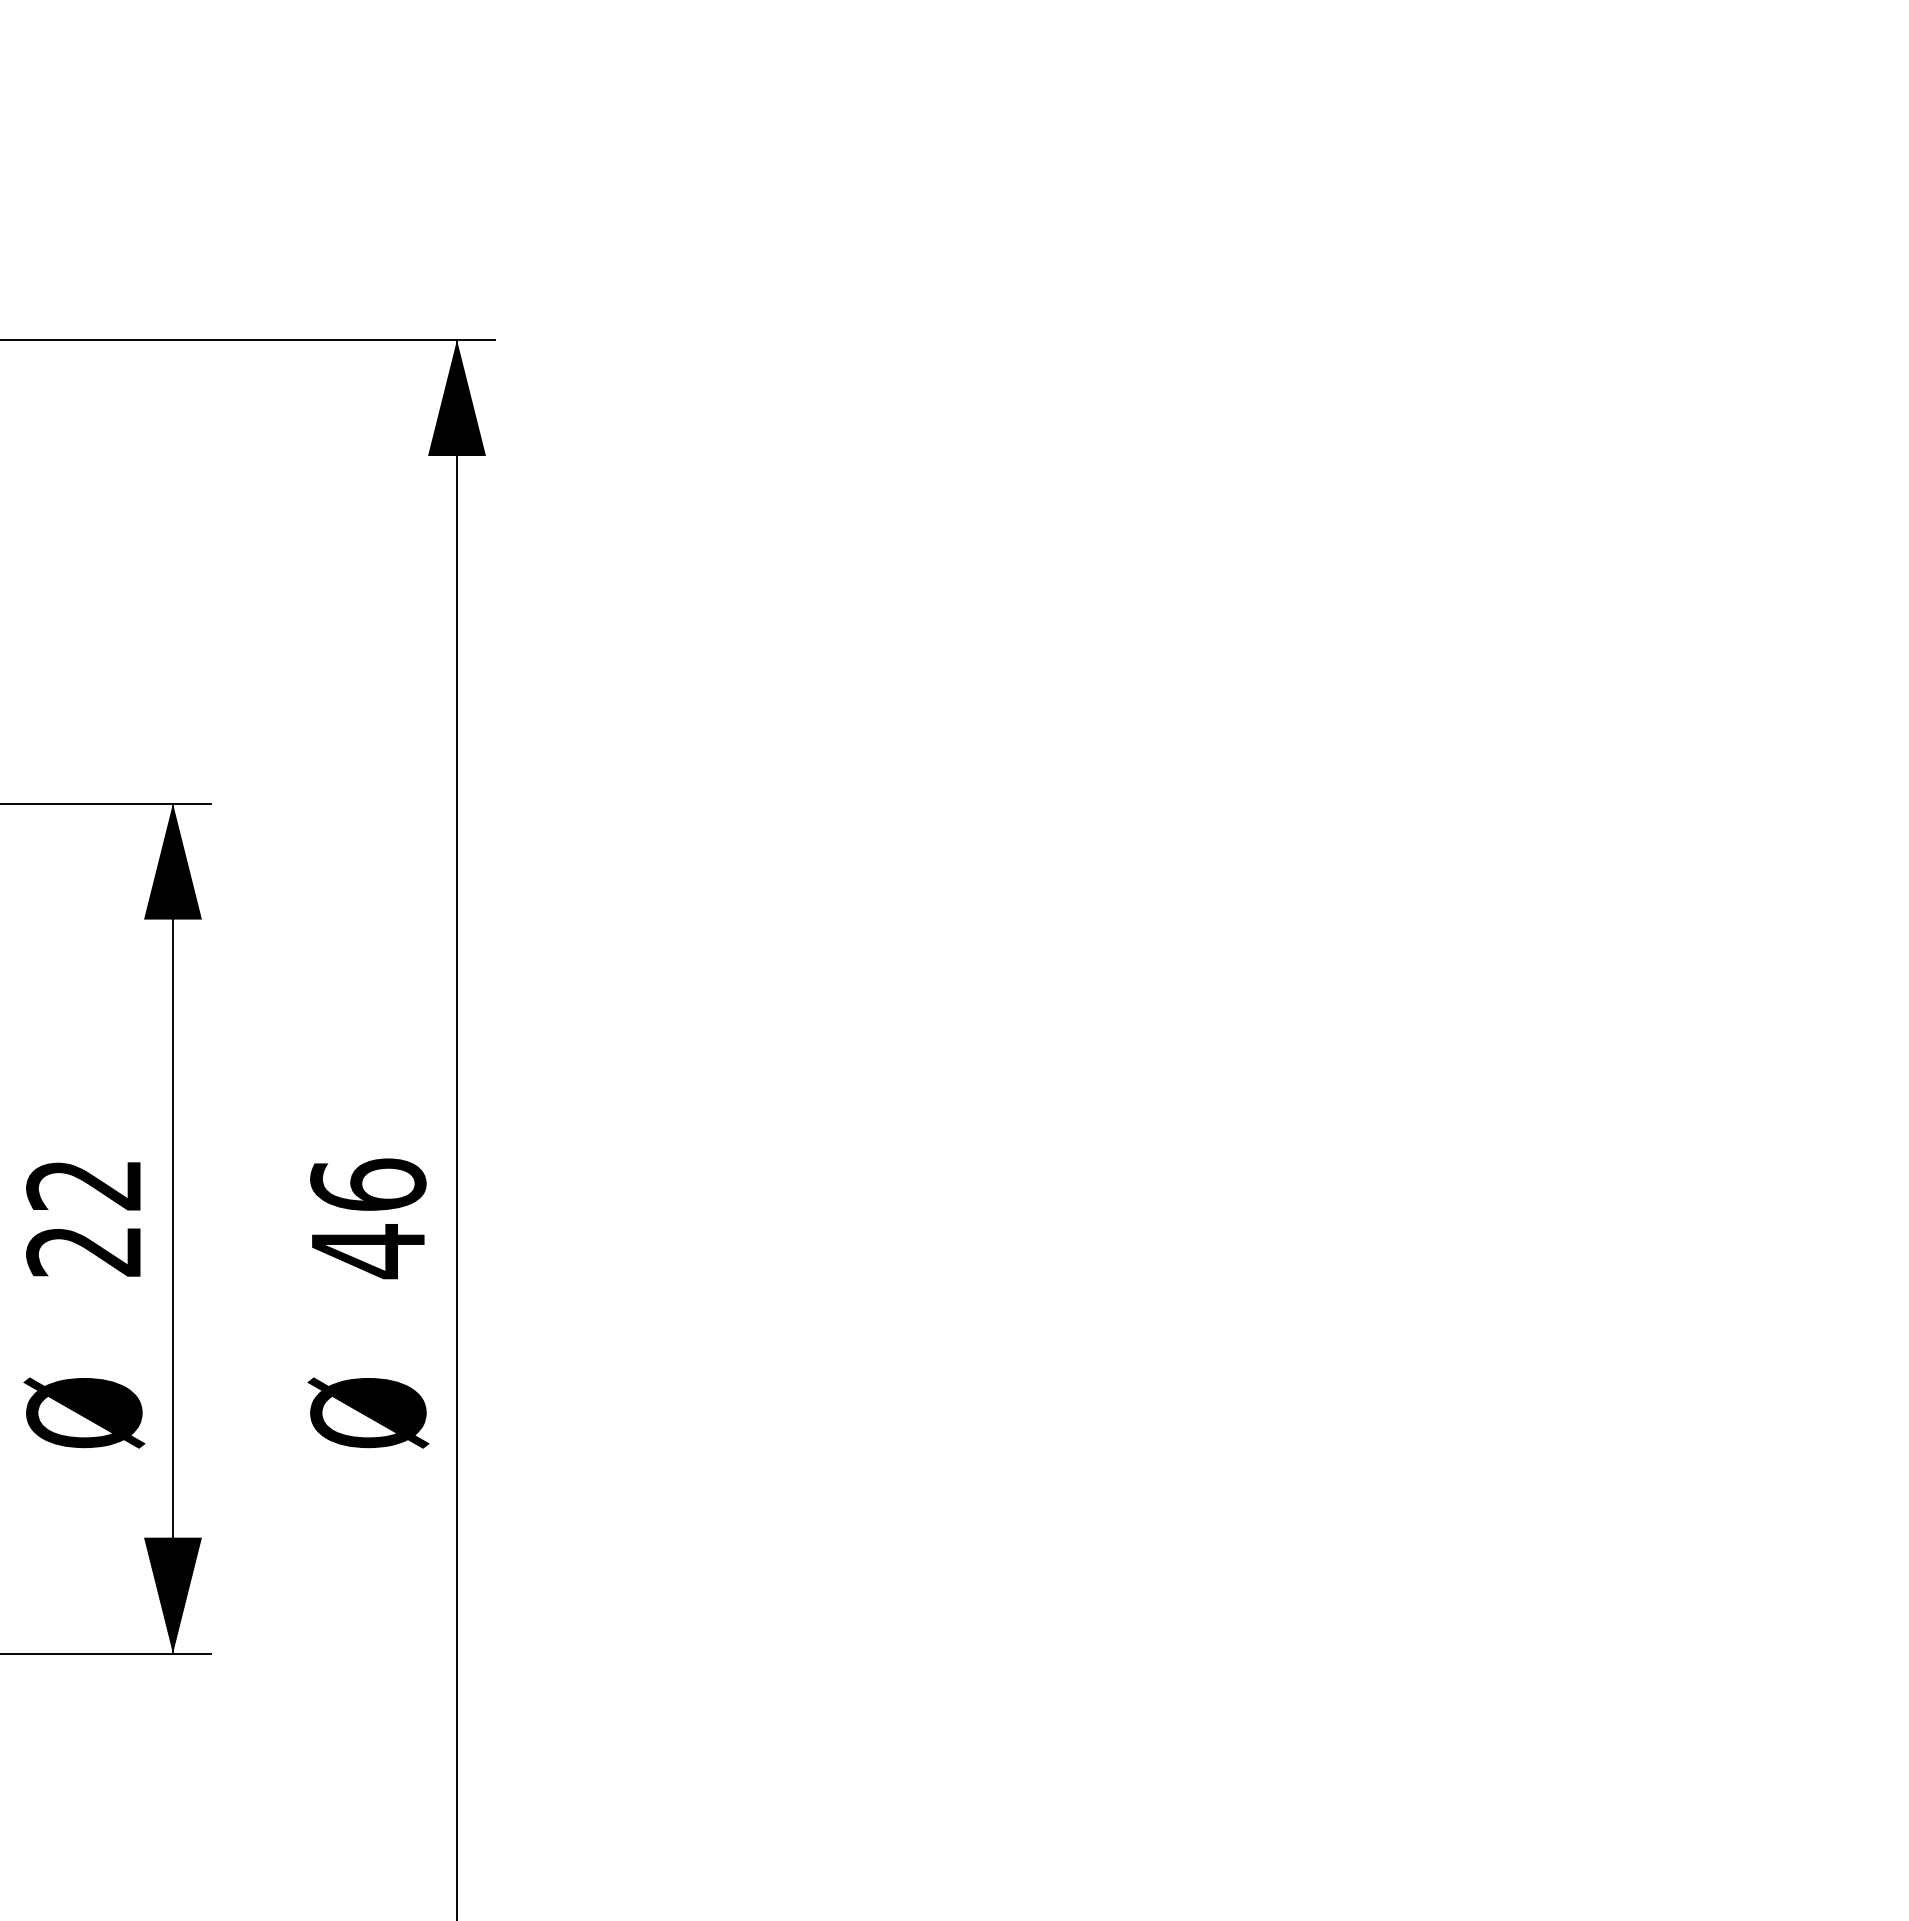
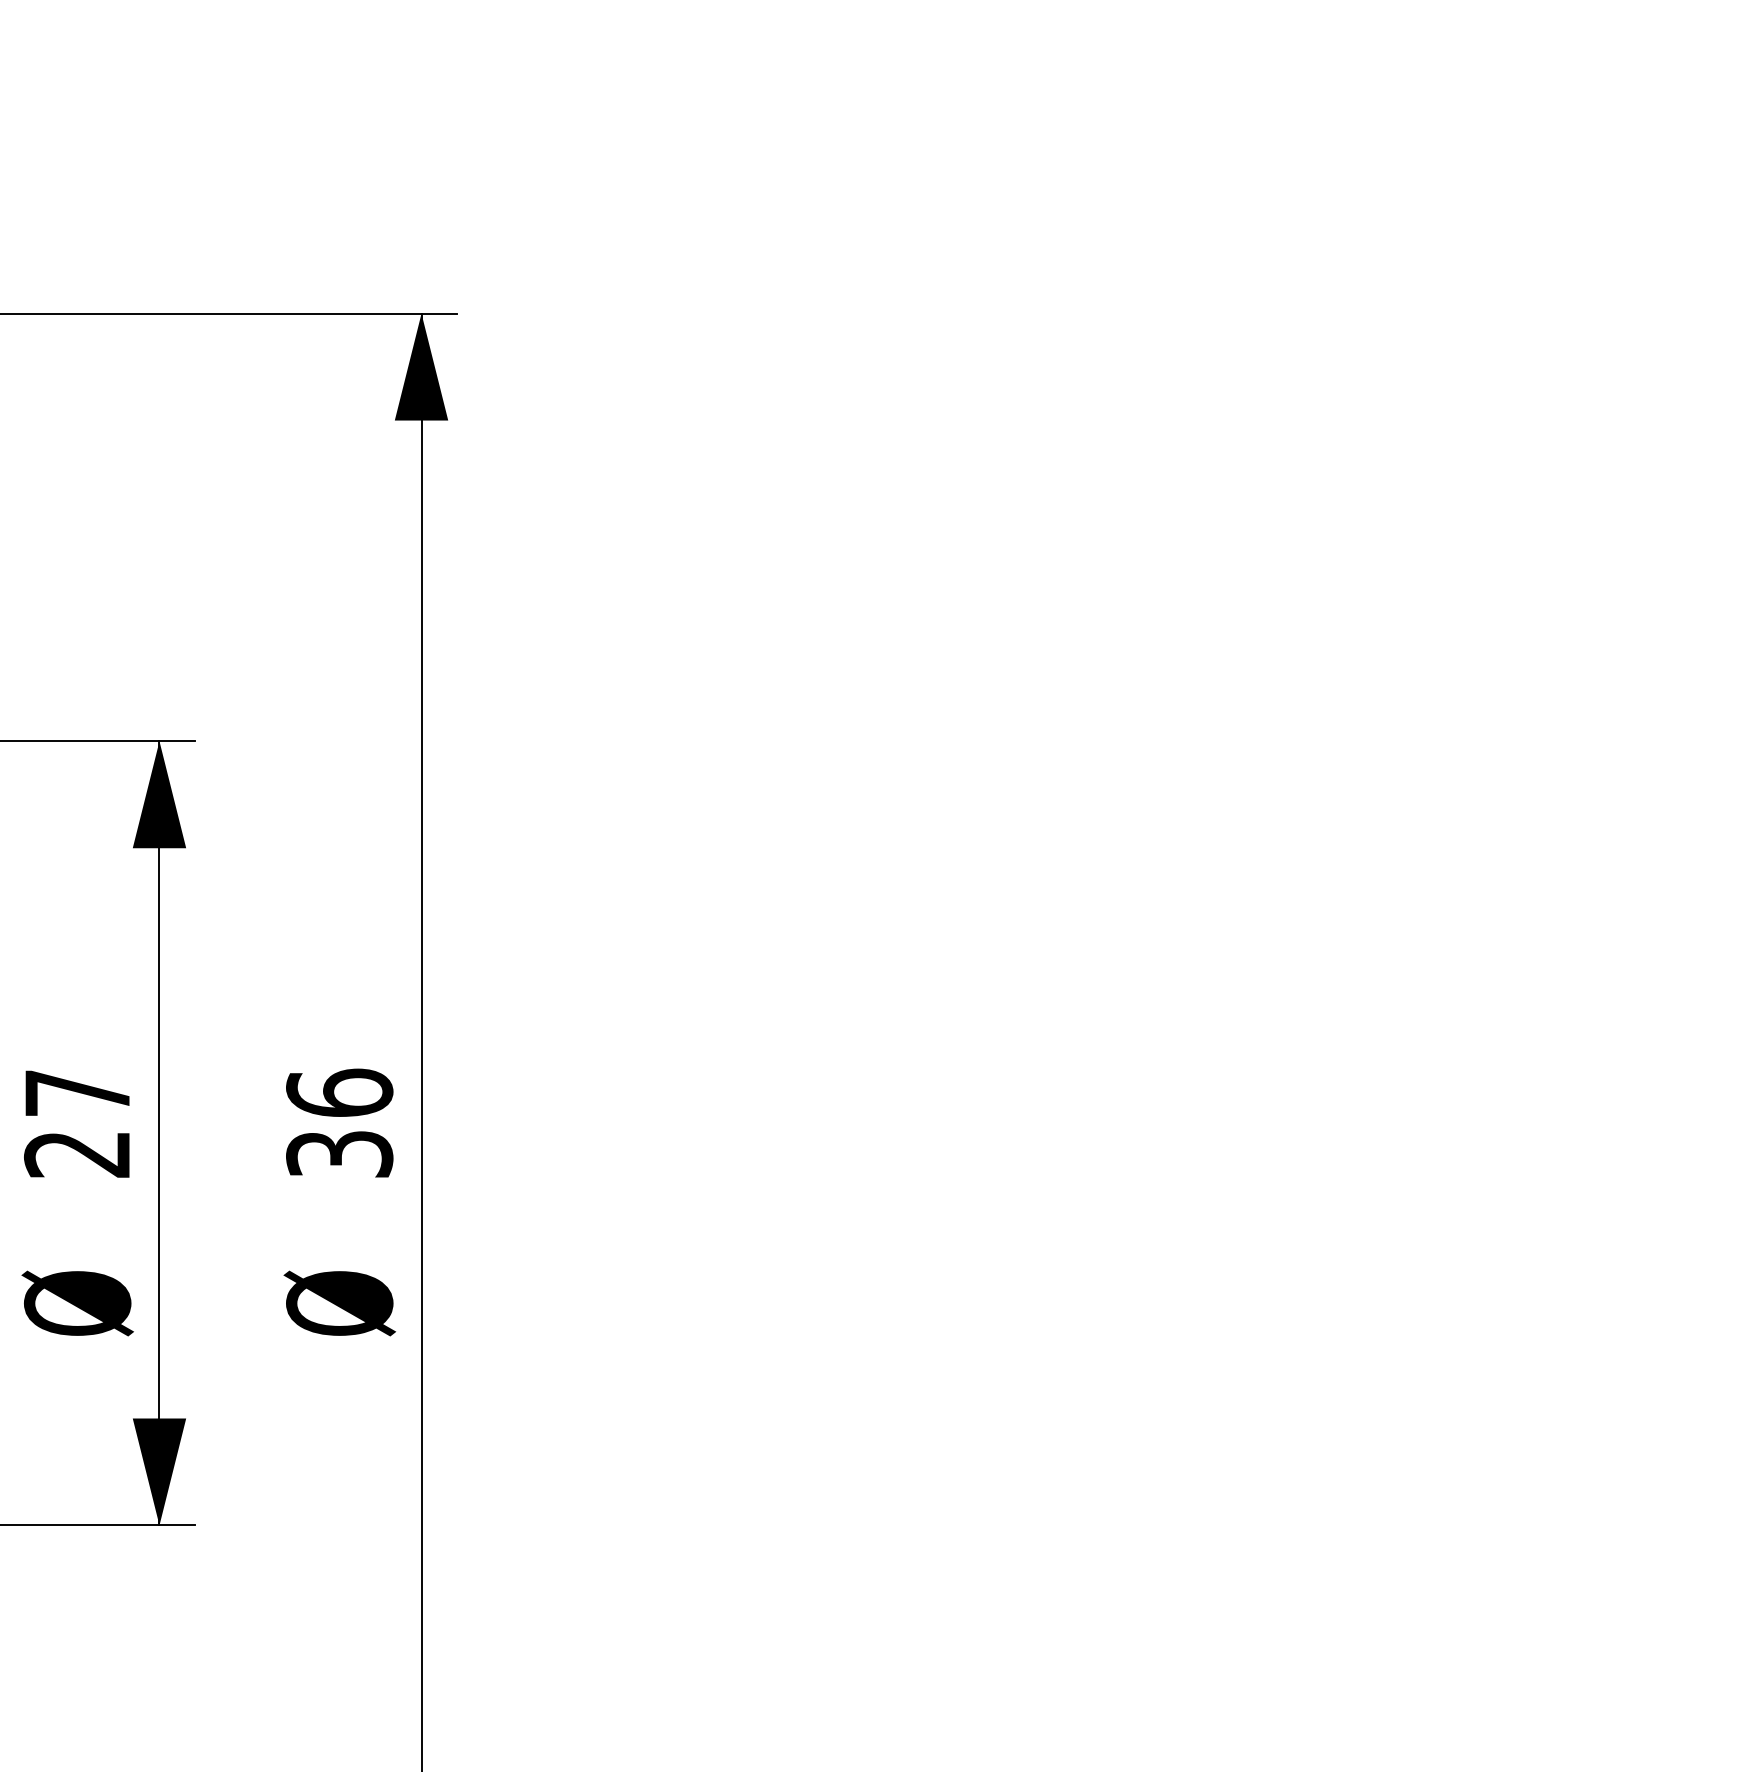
text: (83, 1185) -> (76, 1093), 22 -> 27
text: (368, 1251) -> (339, 1154), 46 -> 36

